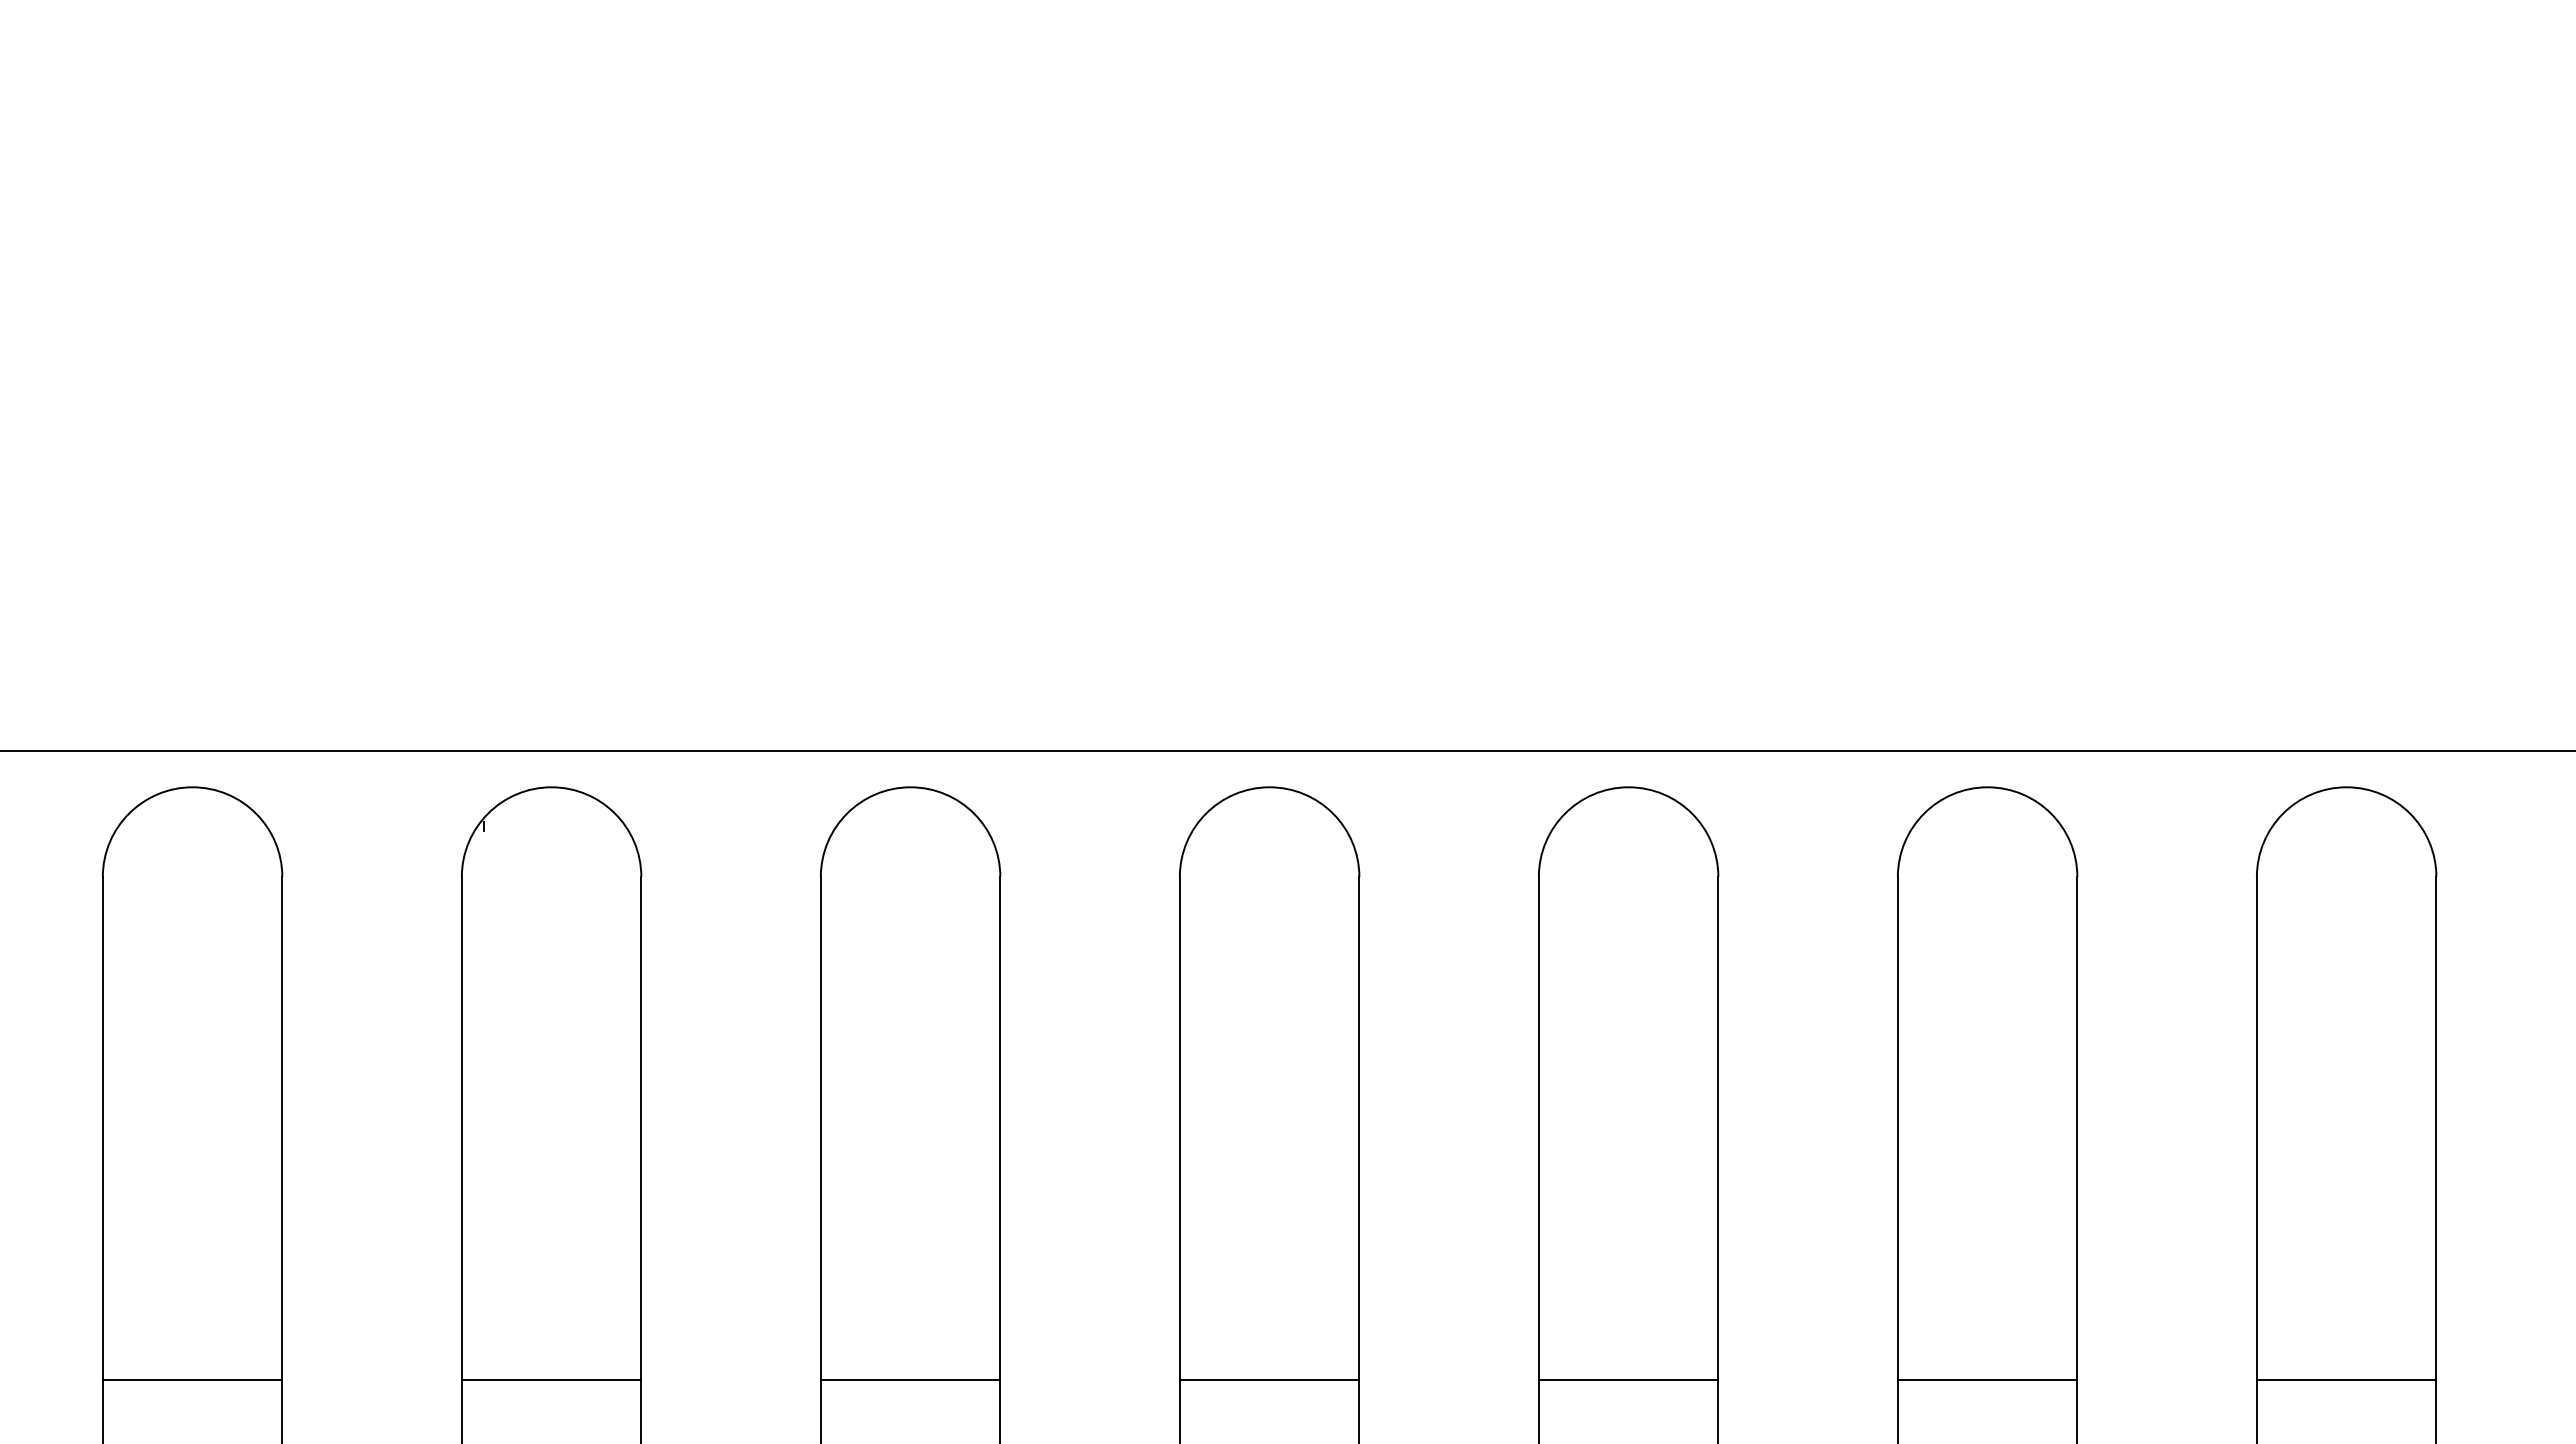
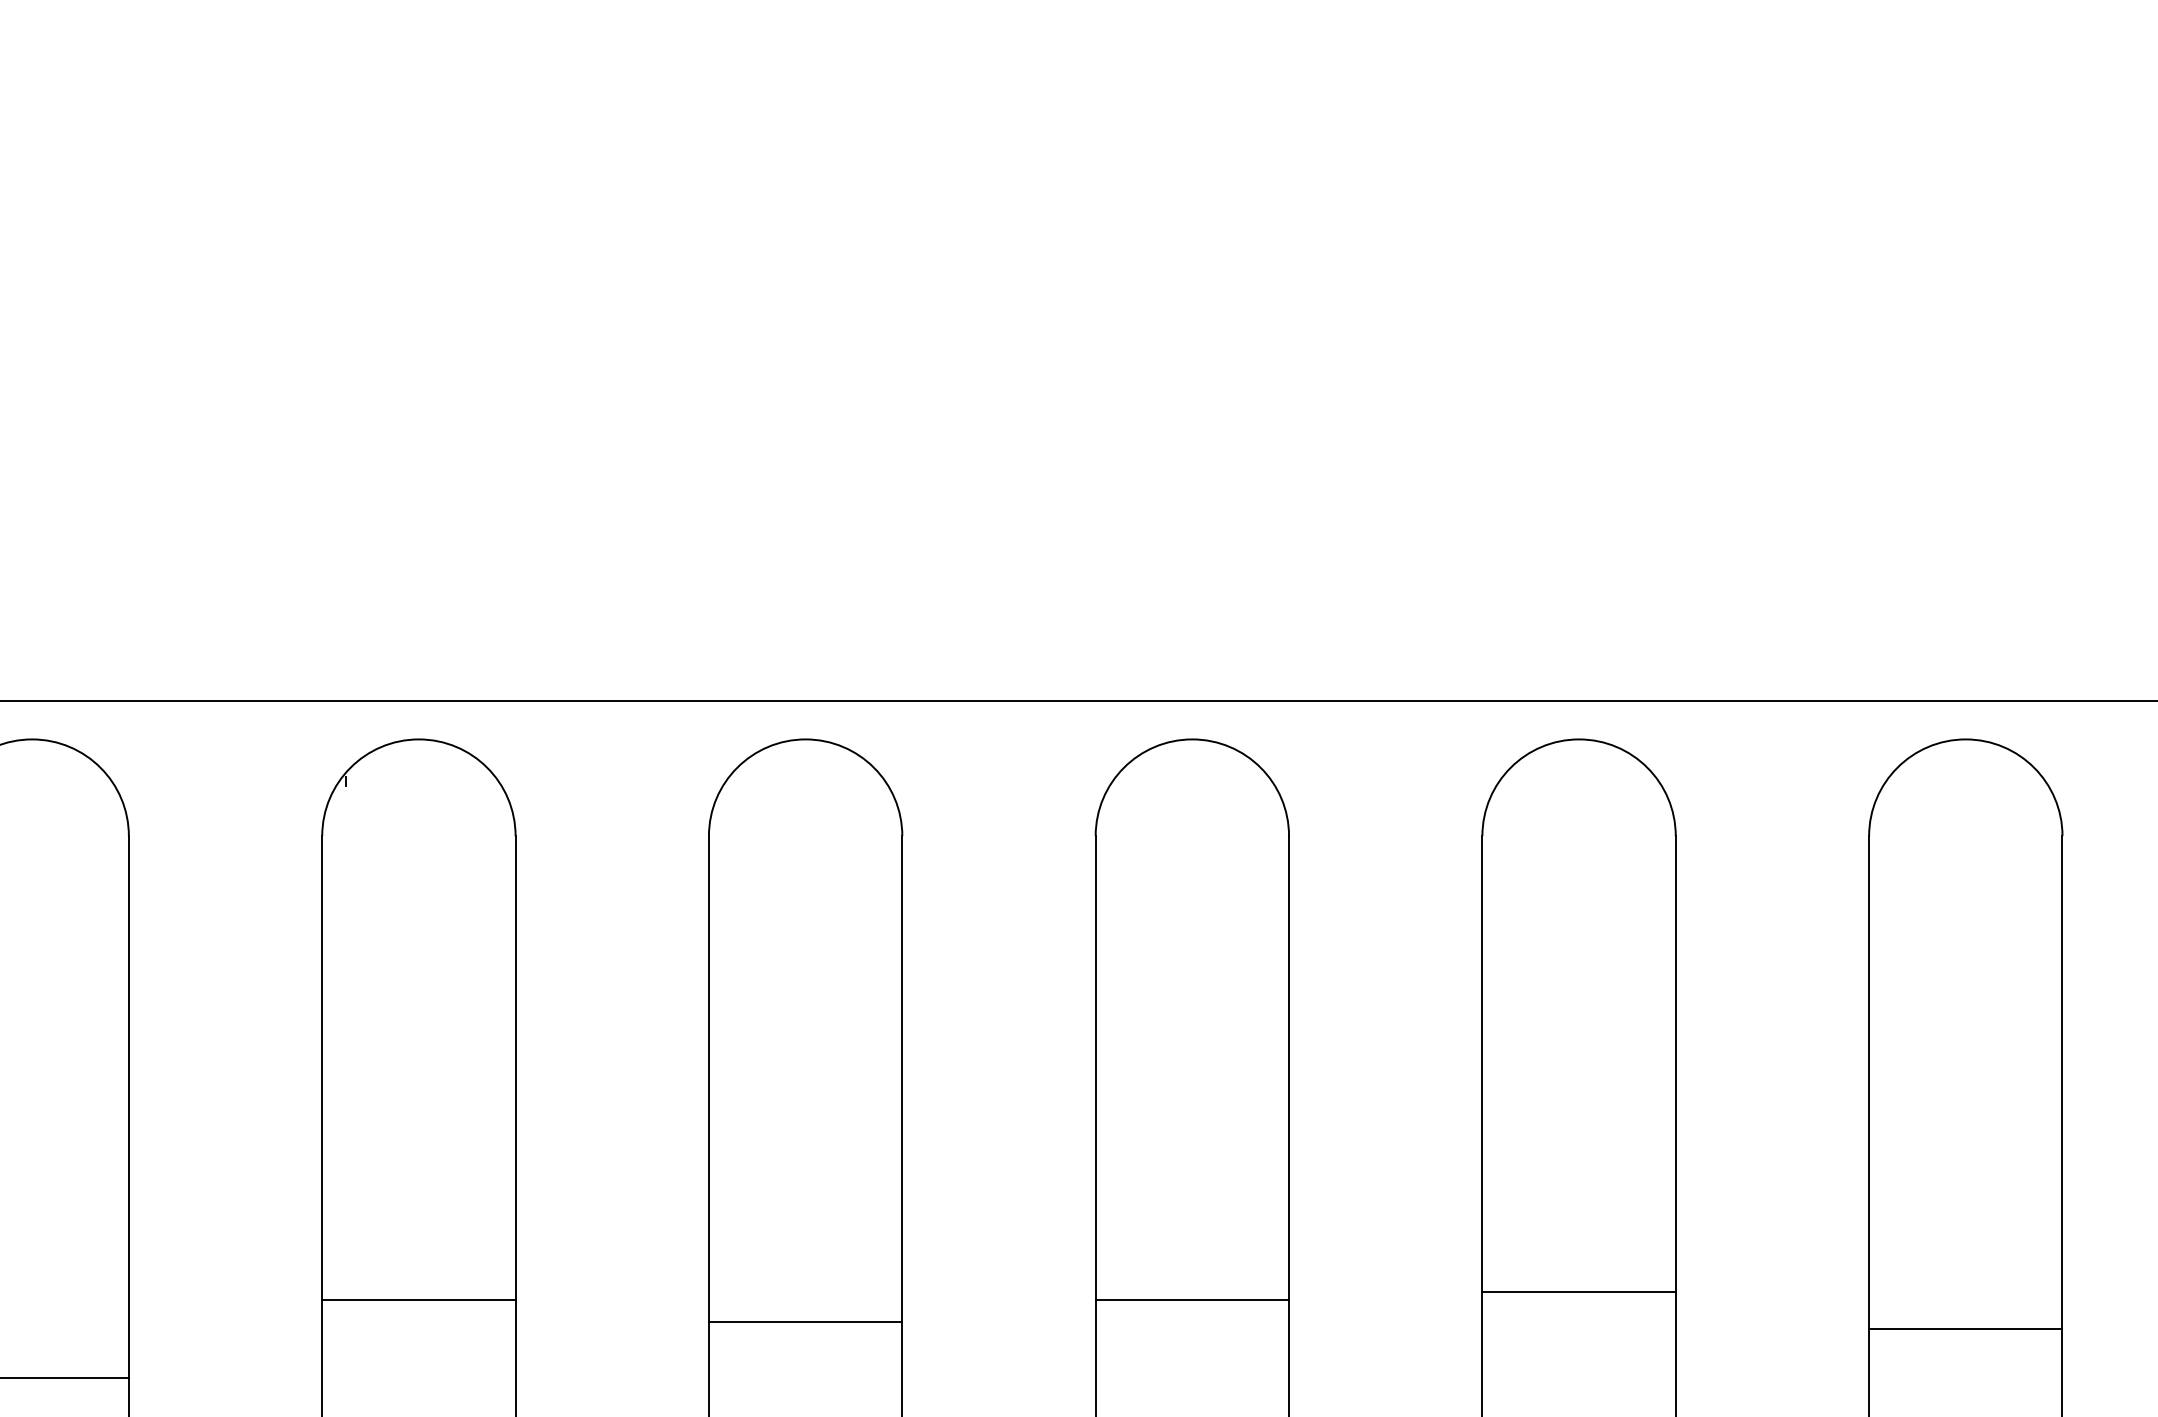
line: (551, 1379) -> (418, 1299), moved
line: (910, 1379) -> (805, 1321), moved
line: (1269, 1379) -> (1192, 1299), moved
line: (1628, 1379) -> (1578, 1292), moved
line: (1987, 1379) -> (1965, 1328), moved

